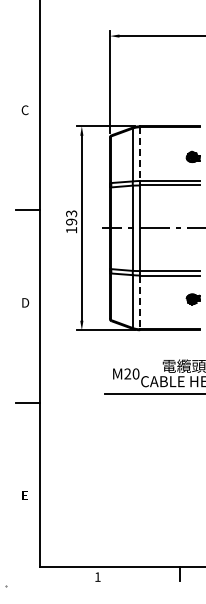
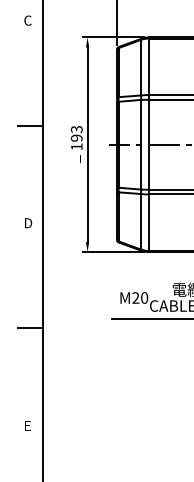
line: (140, 154) -> (149, 67), dashed -> solid
line: (140, 302) -> (149, 222), dashed -> solid

